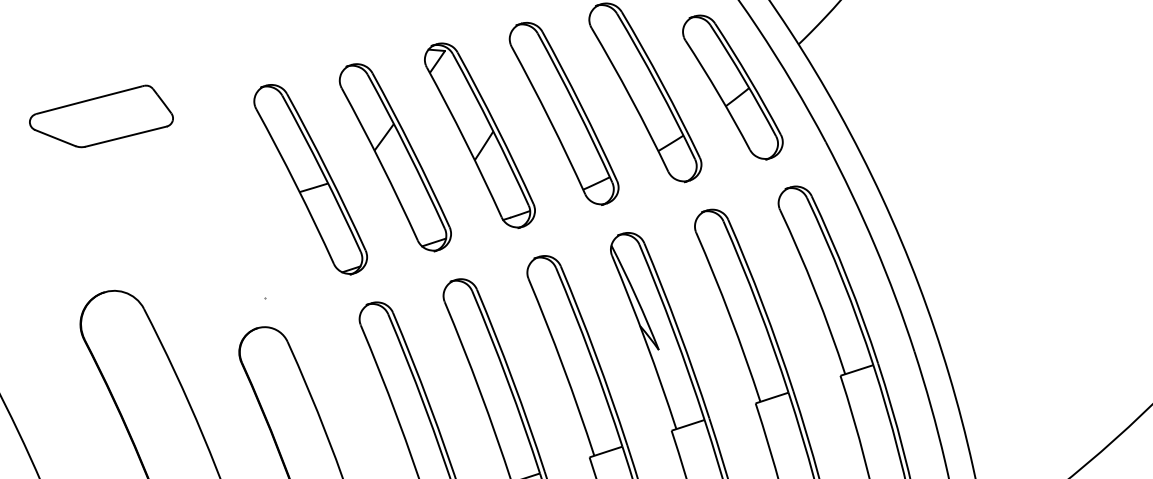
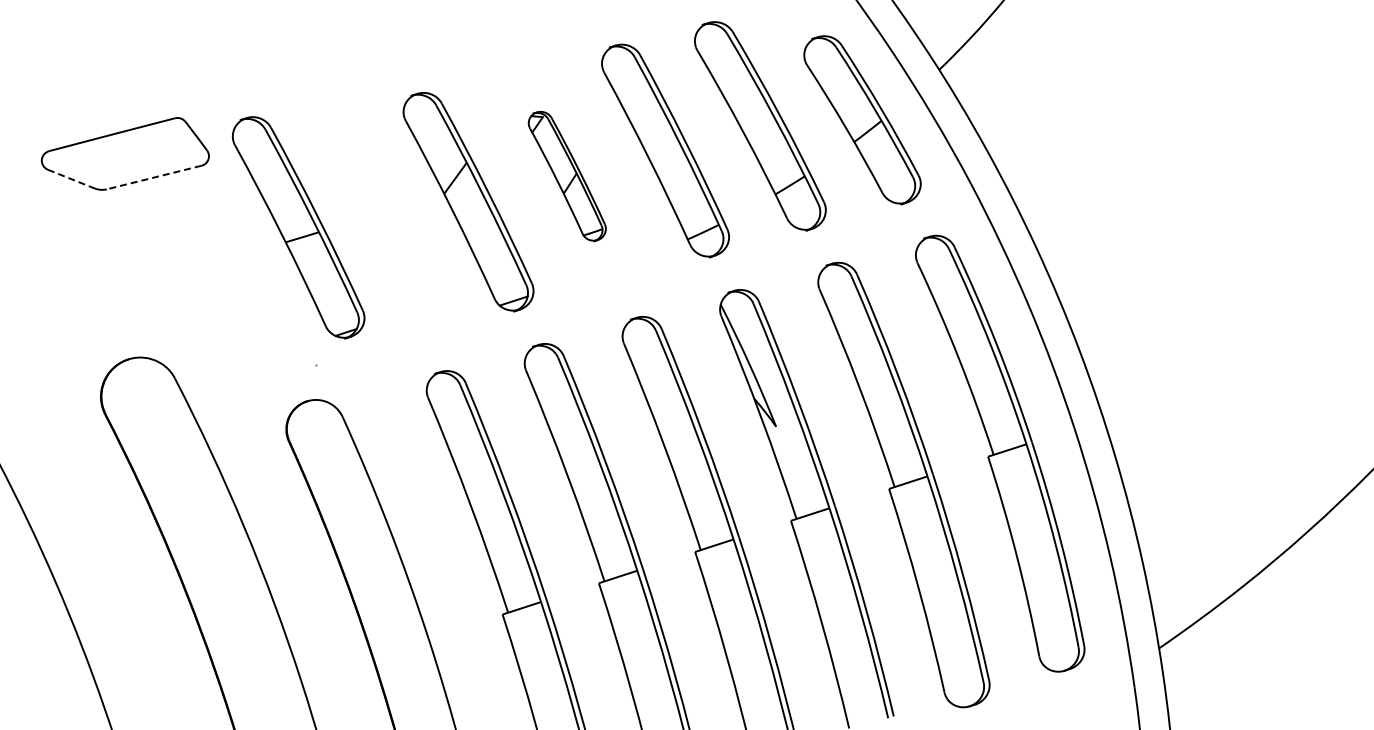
part: (480, 135) -> (567, 176), size x0.6
line: (126, 136) -> (154, 177), solid -> dashed
line: (55, 138) -> (71, 179), solid -> dashed
part: (310, 179) -> (298, 227), moved

